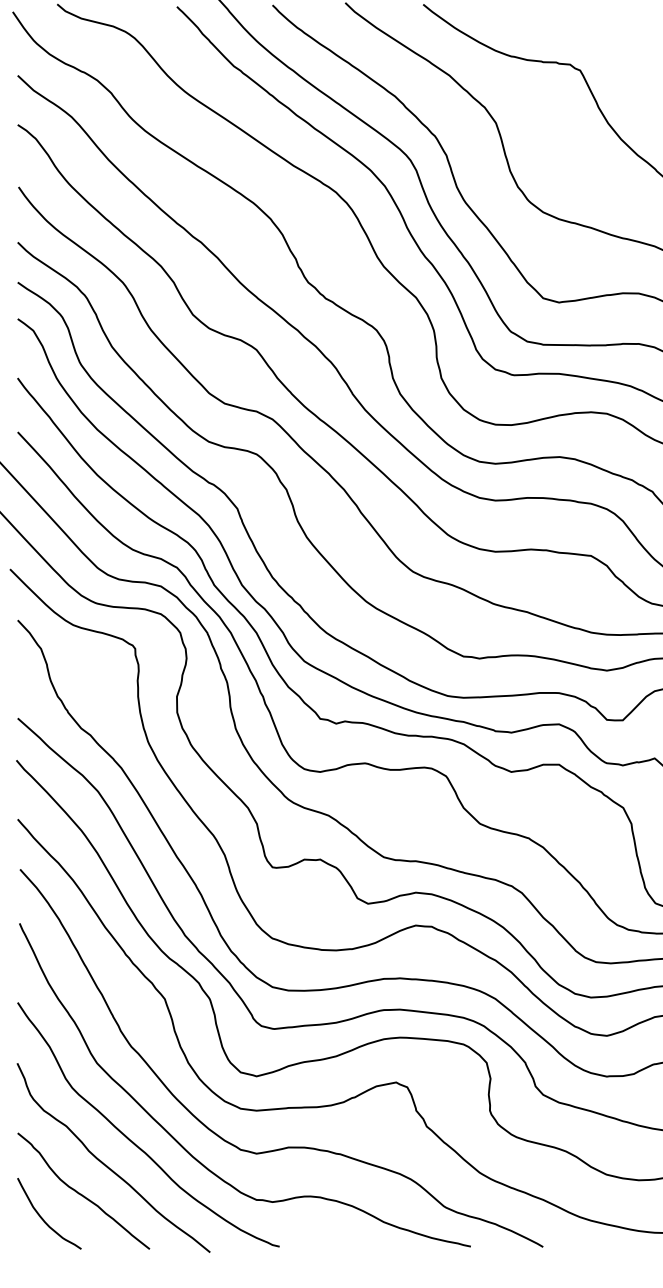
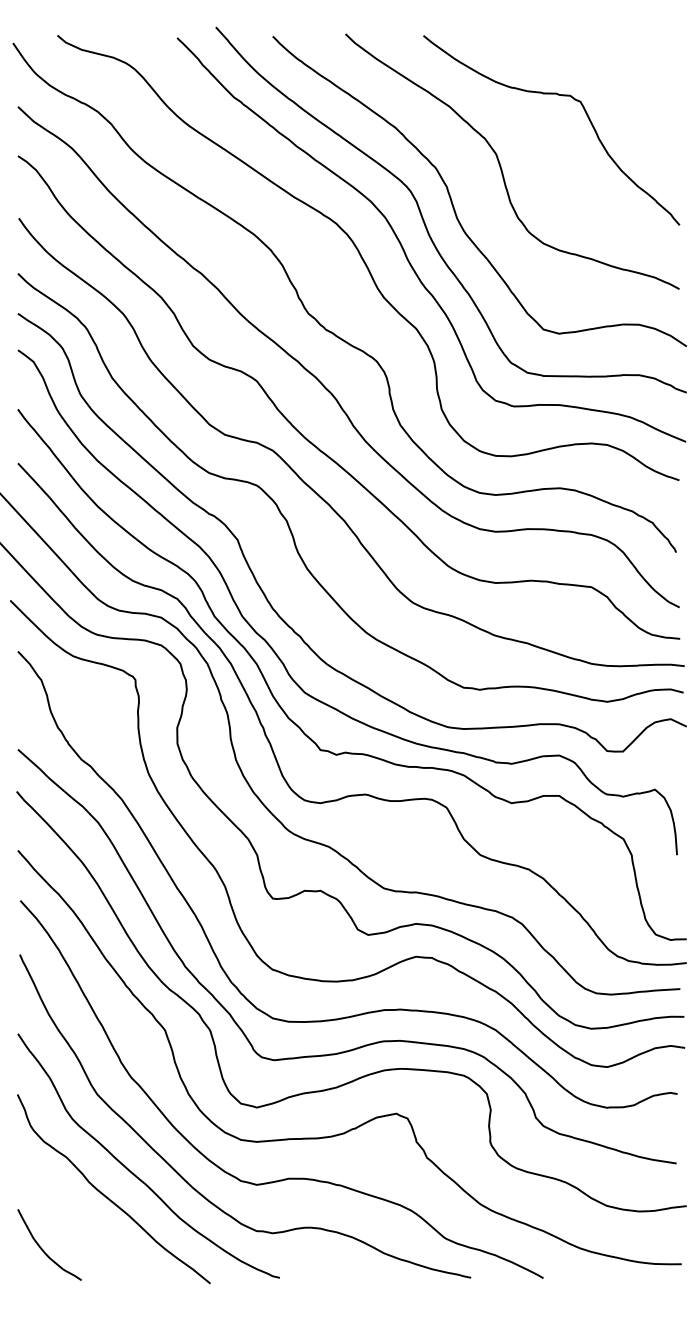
curve: (82, 1194) -> (82, 1225), removed

